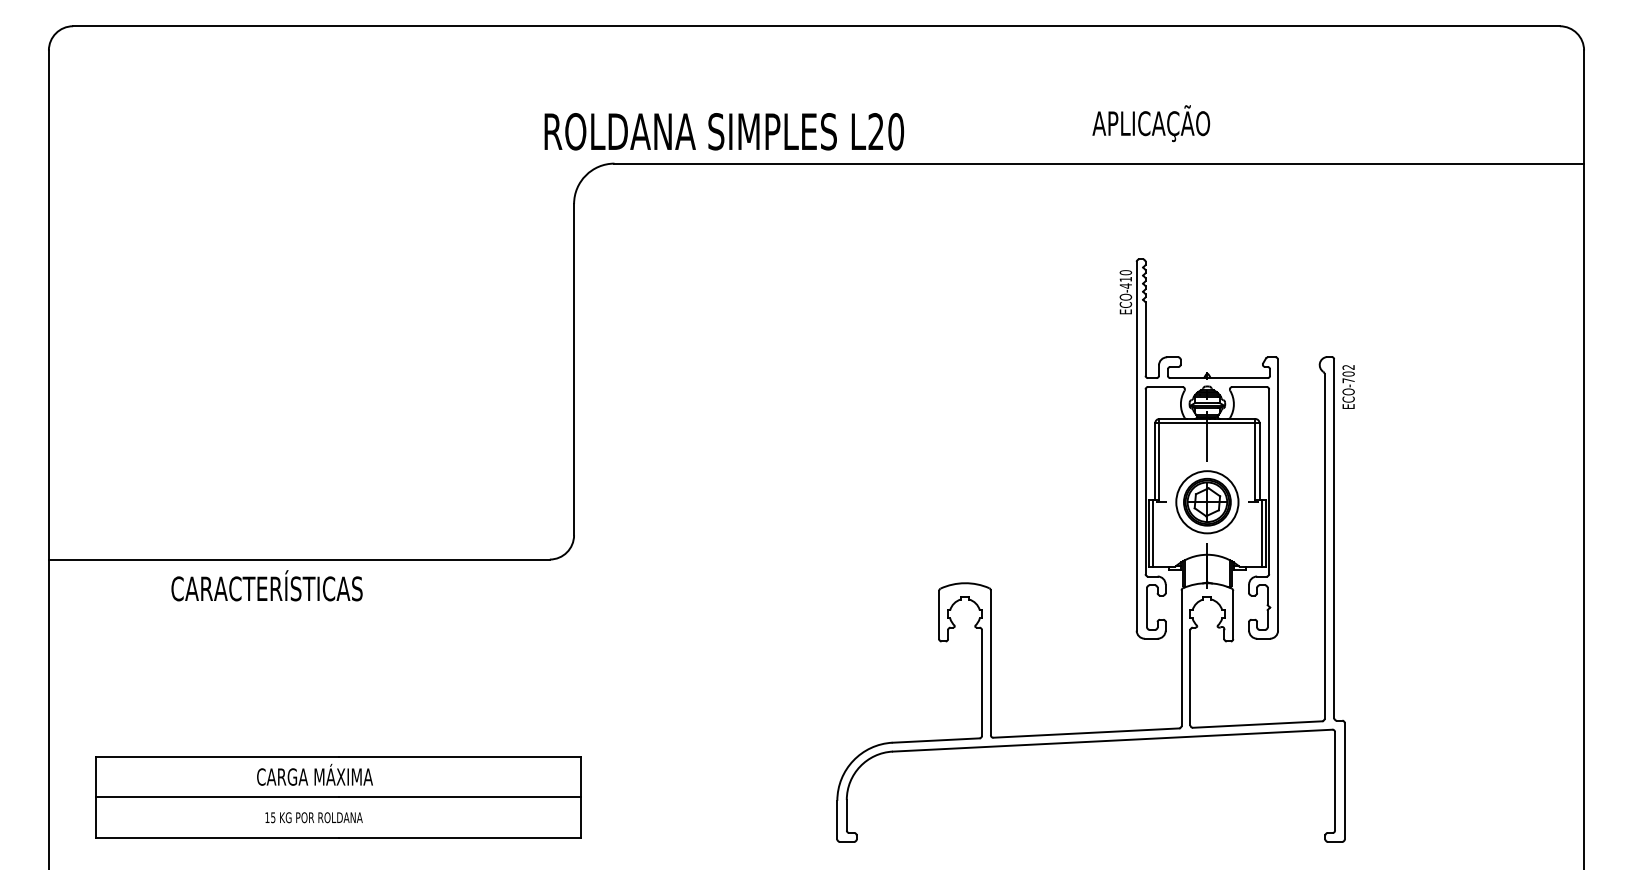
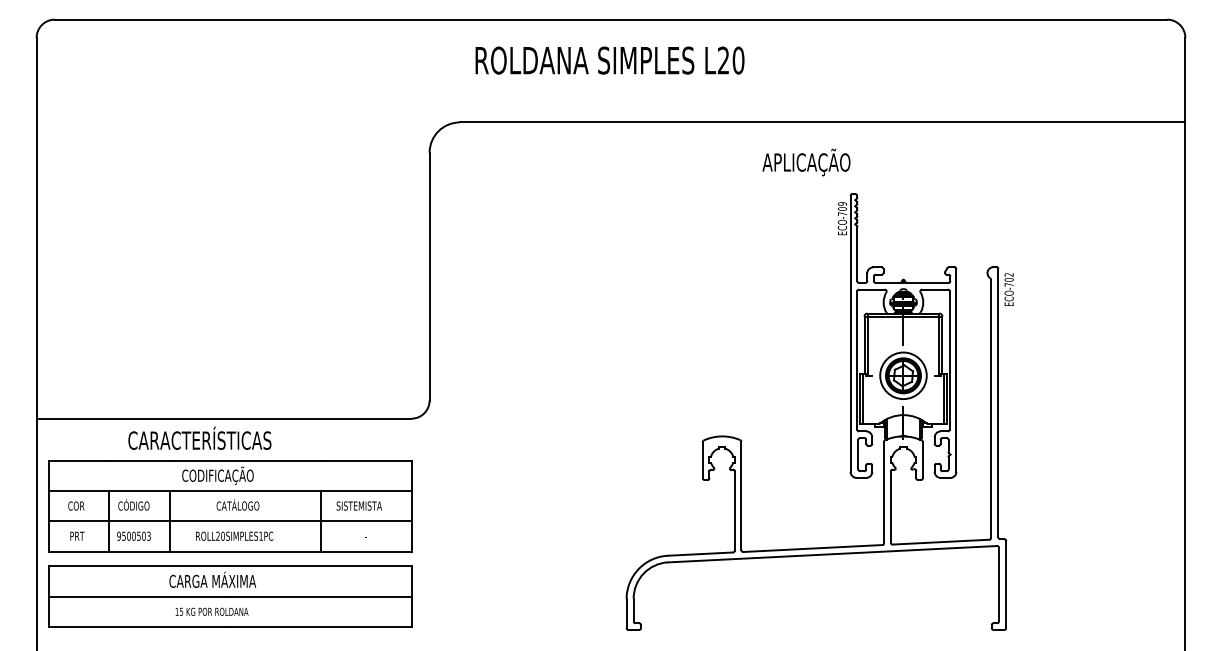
text: (1151, 123) -> (806, 162), moved
text: (723, 131) -> (609, 60), moved
text: (1125, 279) -> (842, 209), ECO-410 -> ECO-709
part: (307, 676) -> (230, 506), added
part: (338, 797) -> (230, 596), moved

